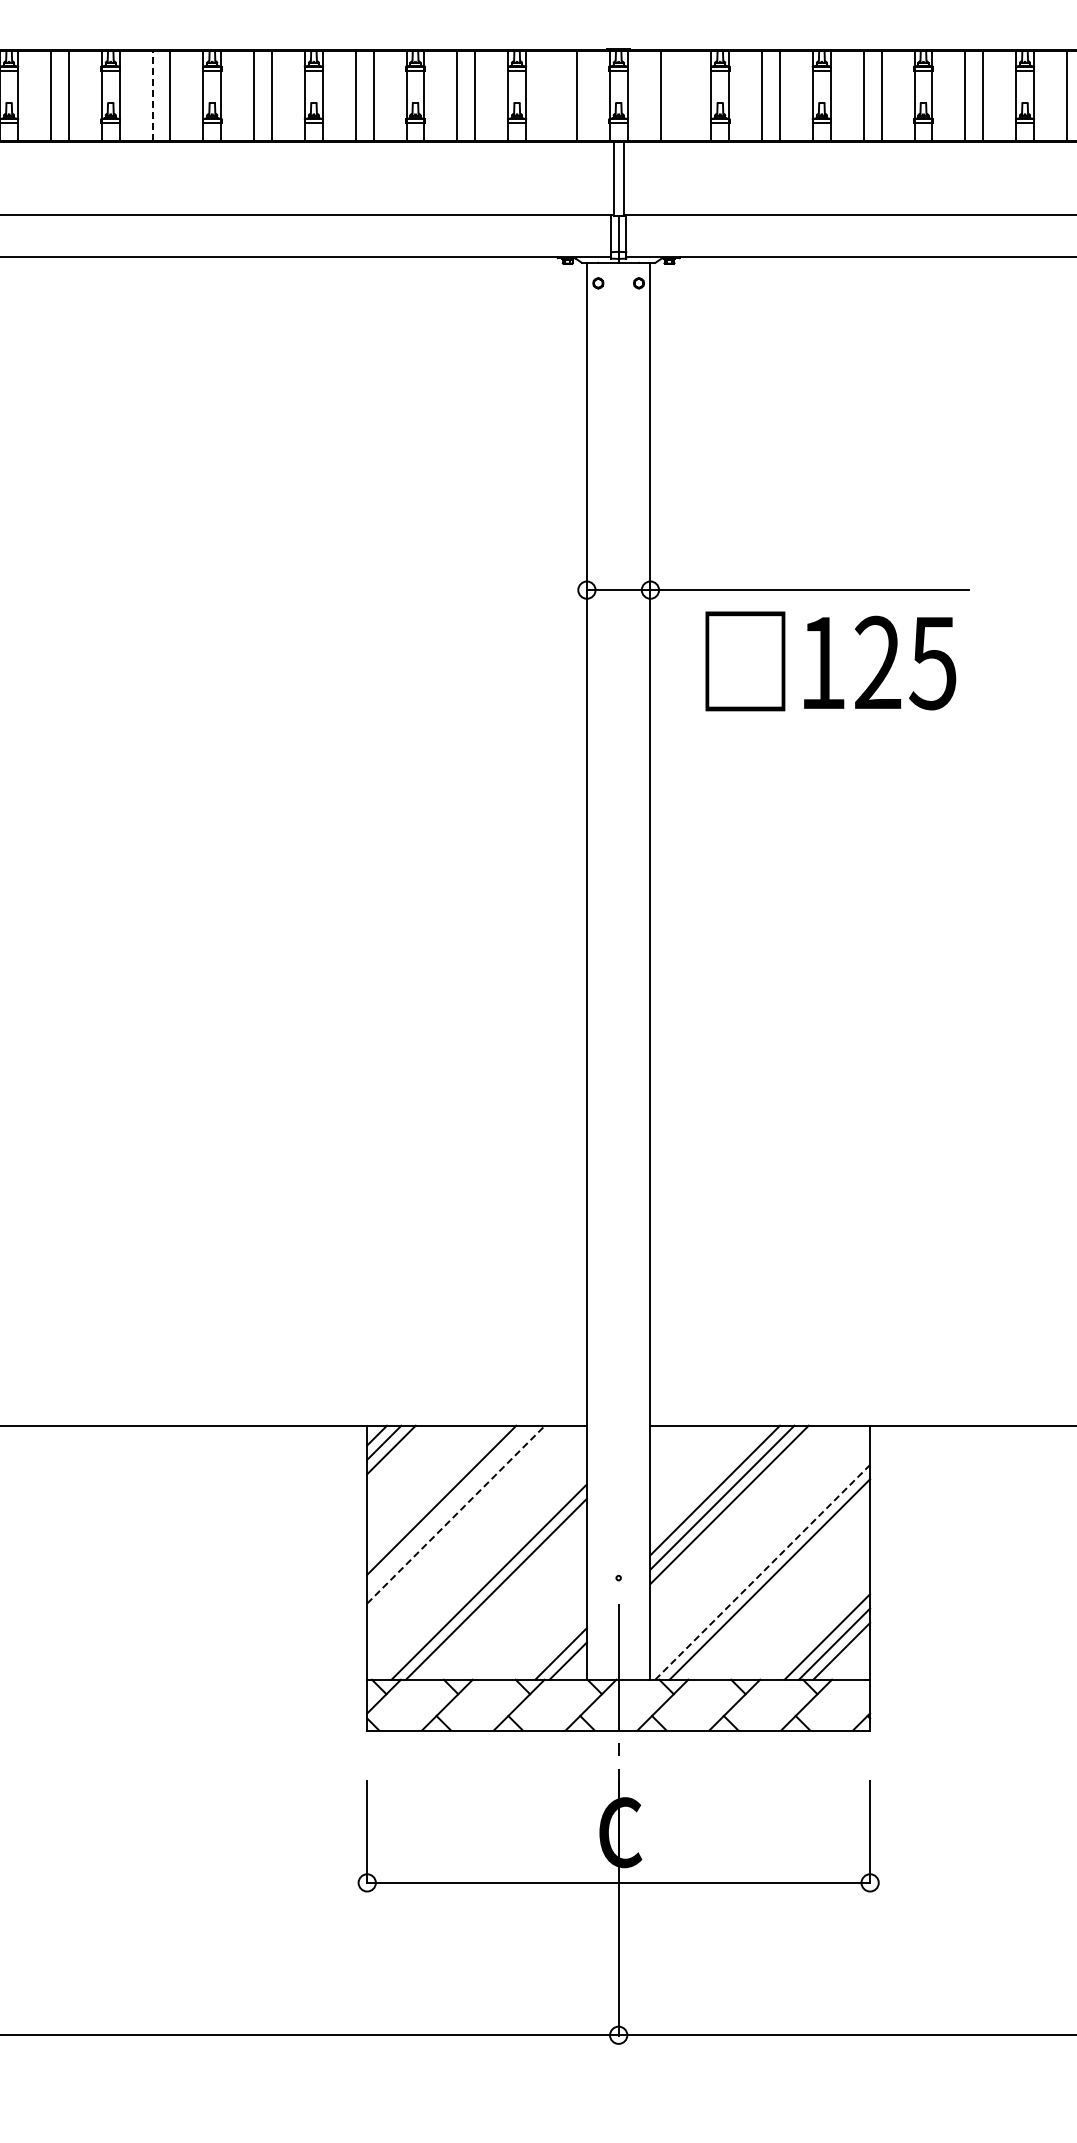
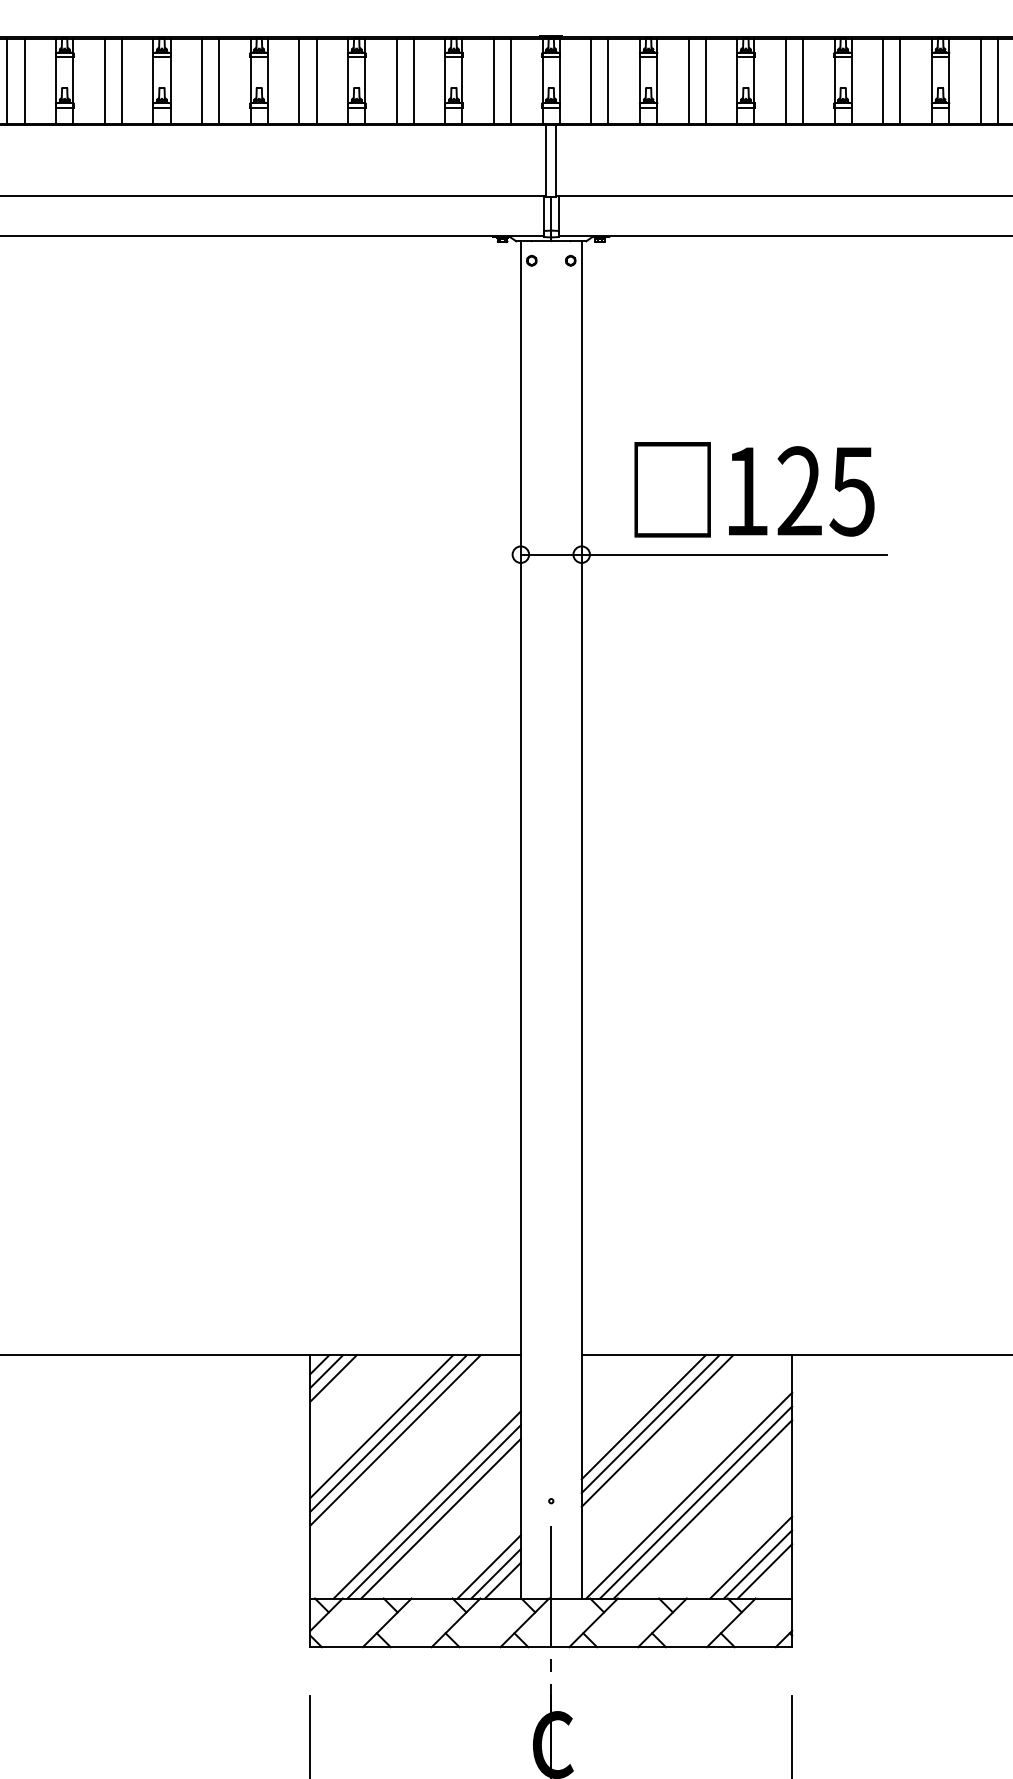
line: (152, 96) -> (104, 81), dashed -> solid
line: (559, 96) -> (494, 81), added
line: (678, 96) -> (608, 81), added
text: (830, 661) -> (754, 489), moved
line: (448, 1507) -> (388, 1433), added
line: (456, 1514) -> (395, 1440), dashed -> solid
line: (762, 1572) -> (689, 1495), dashed -> solid
line: (777, 1586) -> (703, 1509), added
line: (503, 1596) -> (440, 1518), added
line: (553, 1646) -> (488, 1566), added

